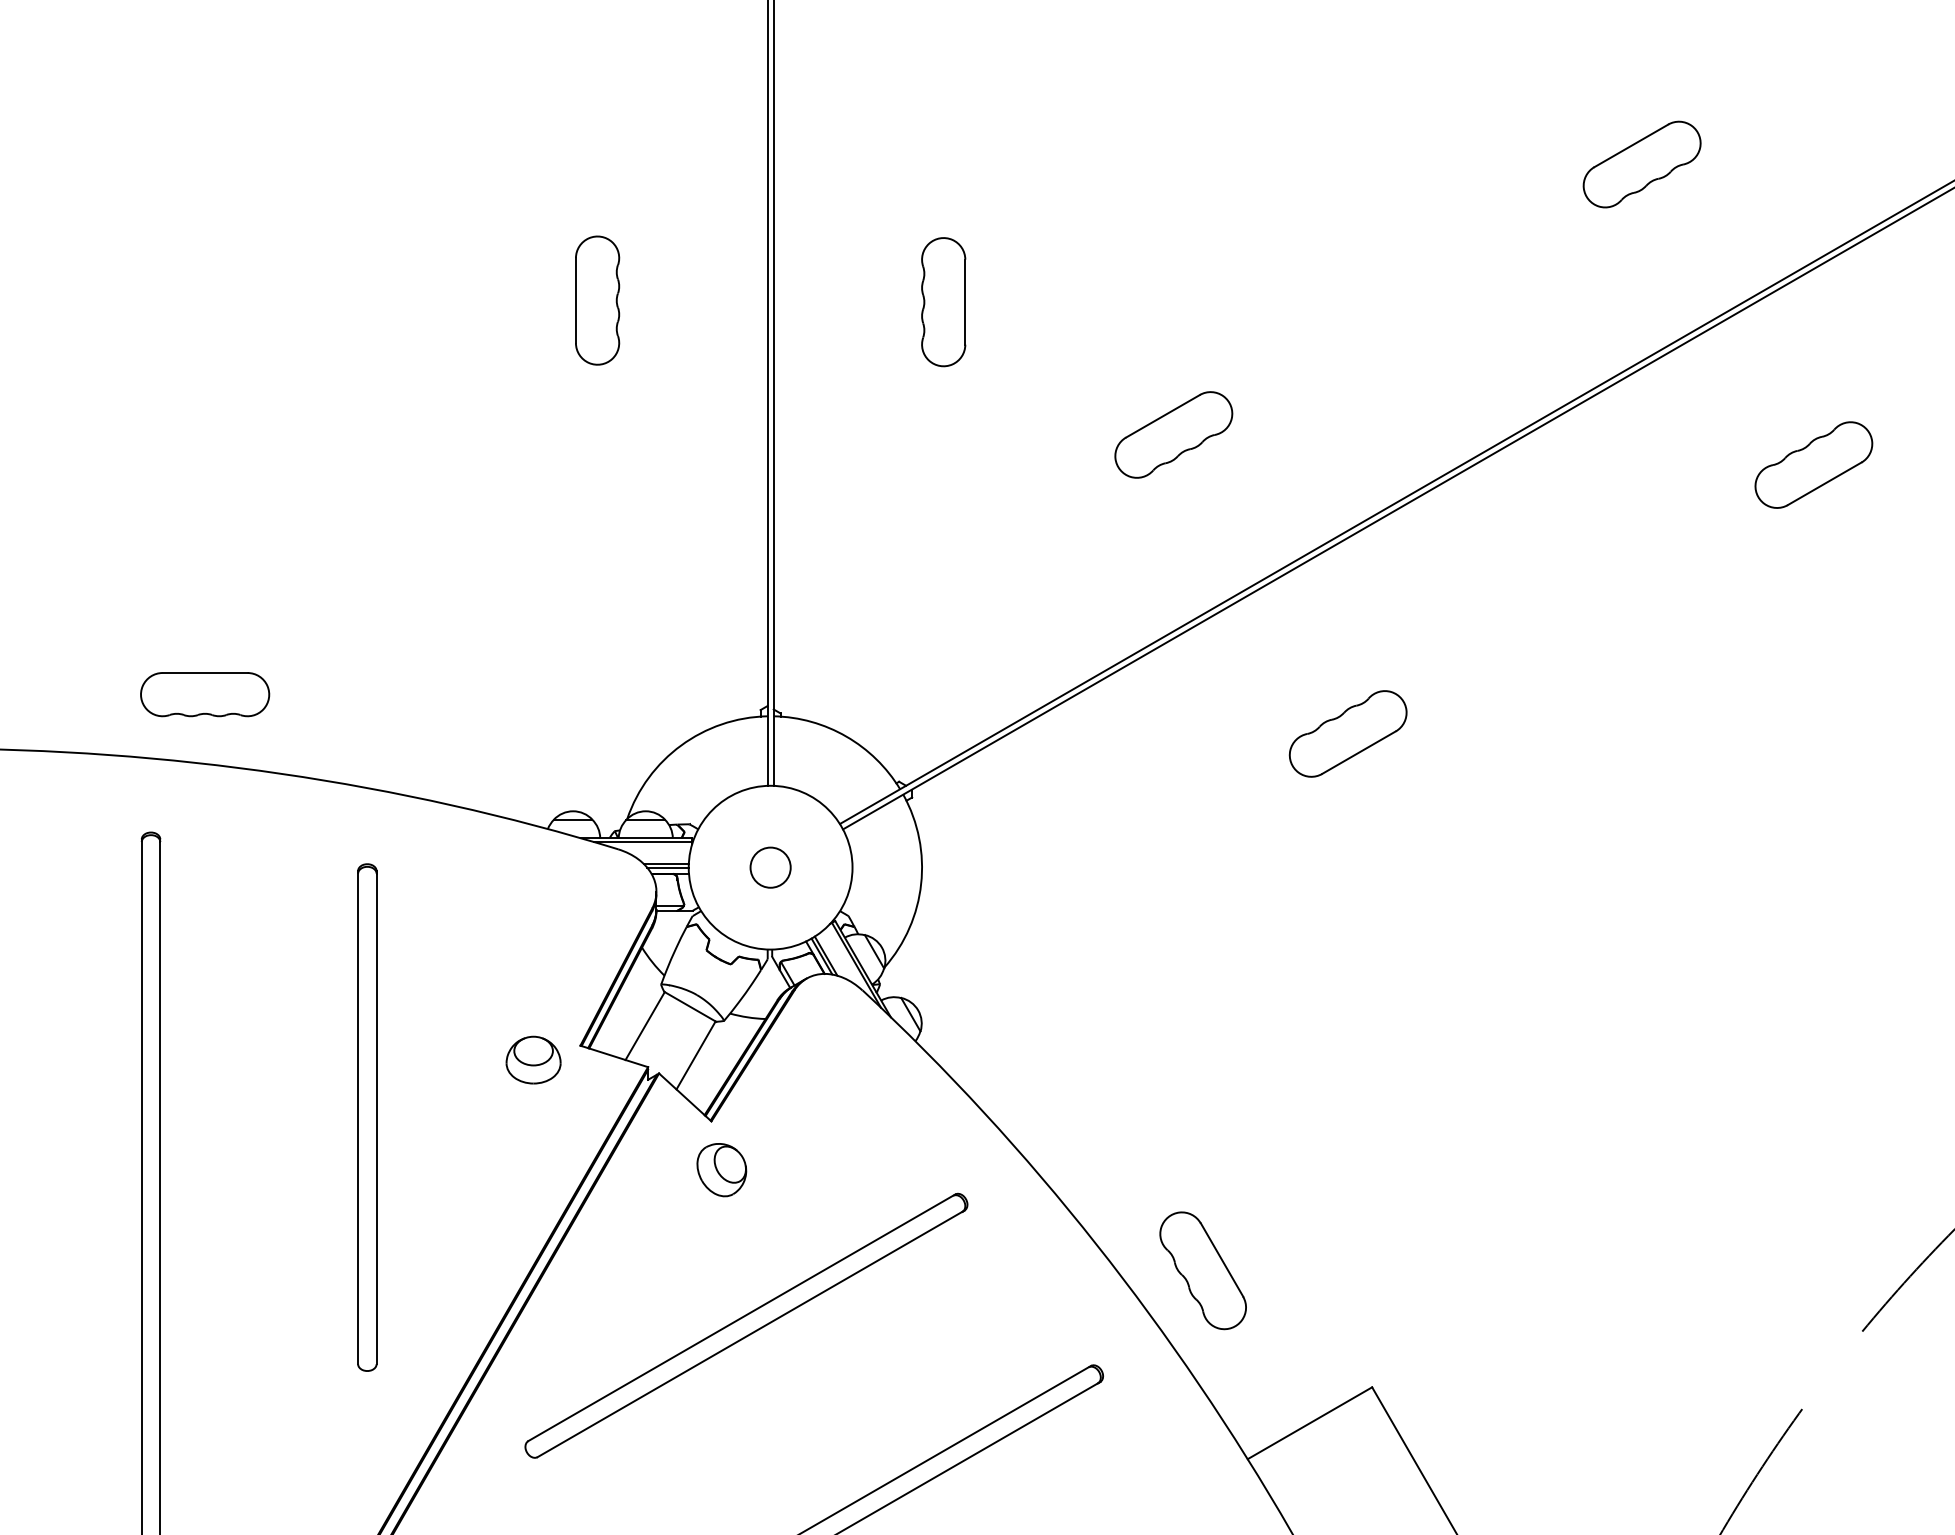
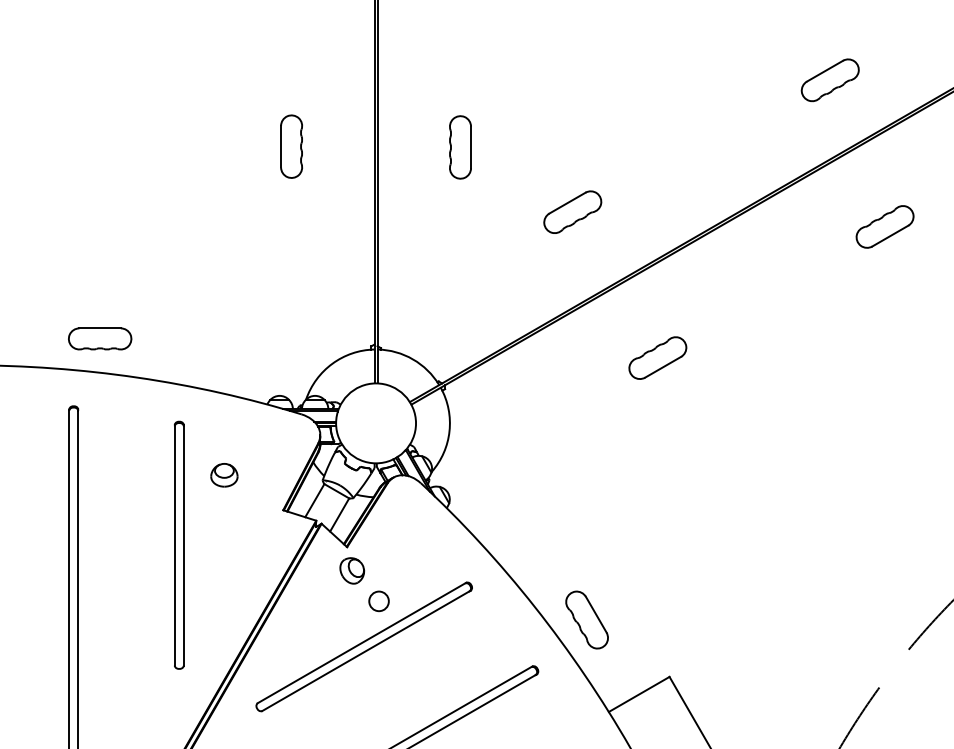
part: (1640, 164) -> (829, 80), moved
circle: (769, 867) -> (378, 601), moved
part: (533, 1060) -> (224, 475), moved

